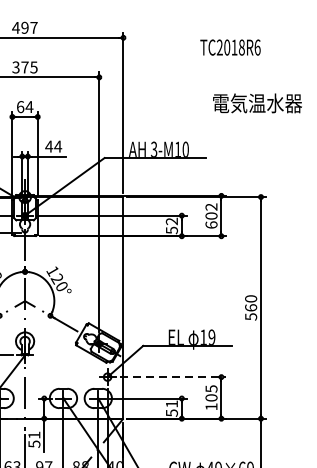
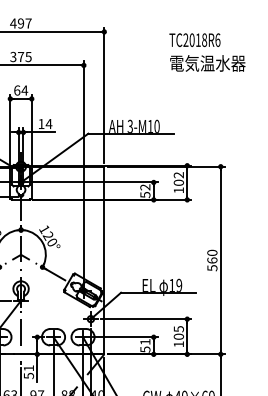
text: (257, 103) -> (207, 63), moved
text: (49, 145) -> (41, 123), 44 -> 14
text: (211, 225) -> (178, 190), 602 -> 102
line: (173, 377) -> (146, 319), dashed -> solid

